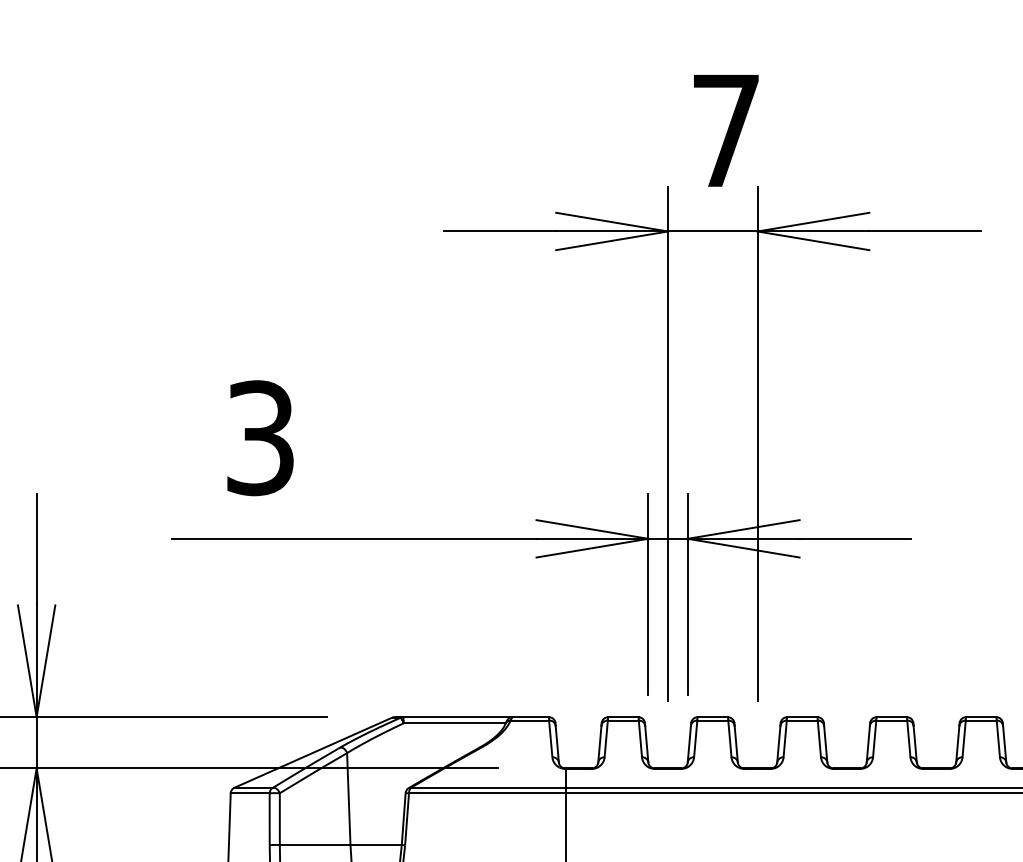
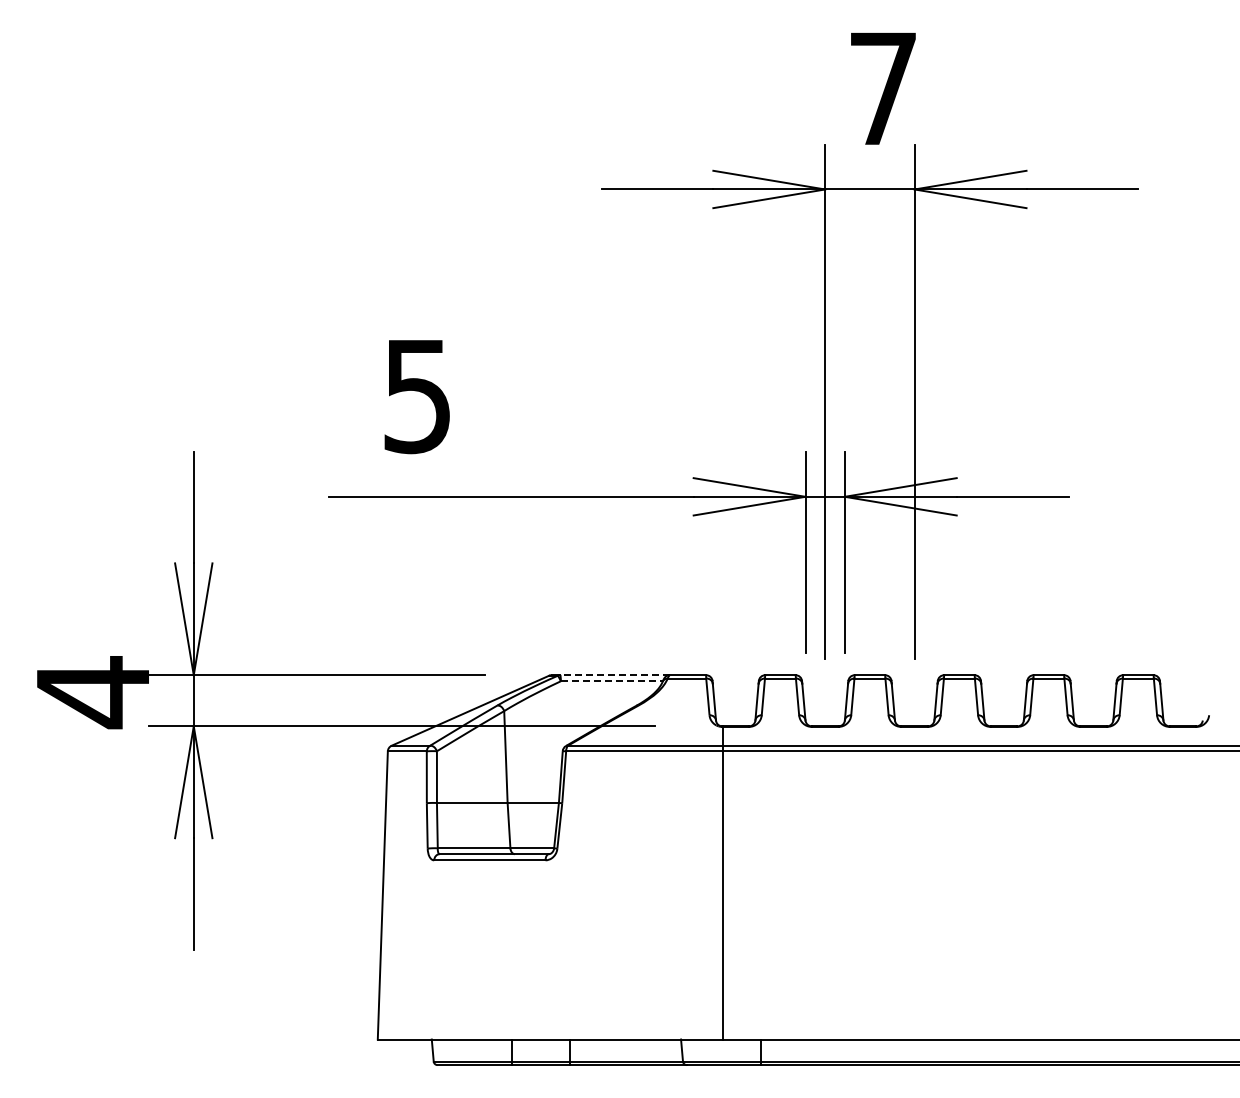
text: (260, 437) -> (417, 395), 3 -> 5
line: (458, 717) -> (615, 675), solid -> dashed
line: (454, 723) -> (611, 681), solid -> dashed

